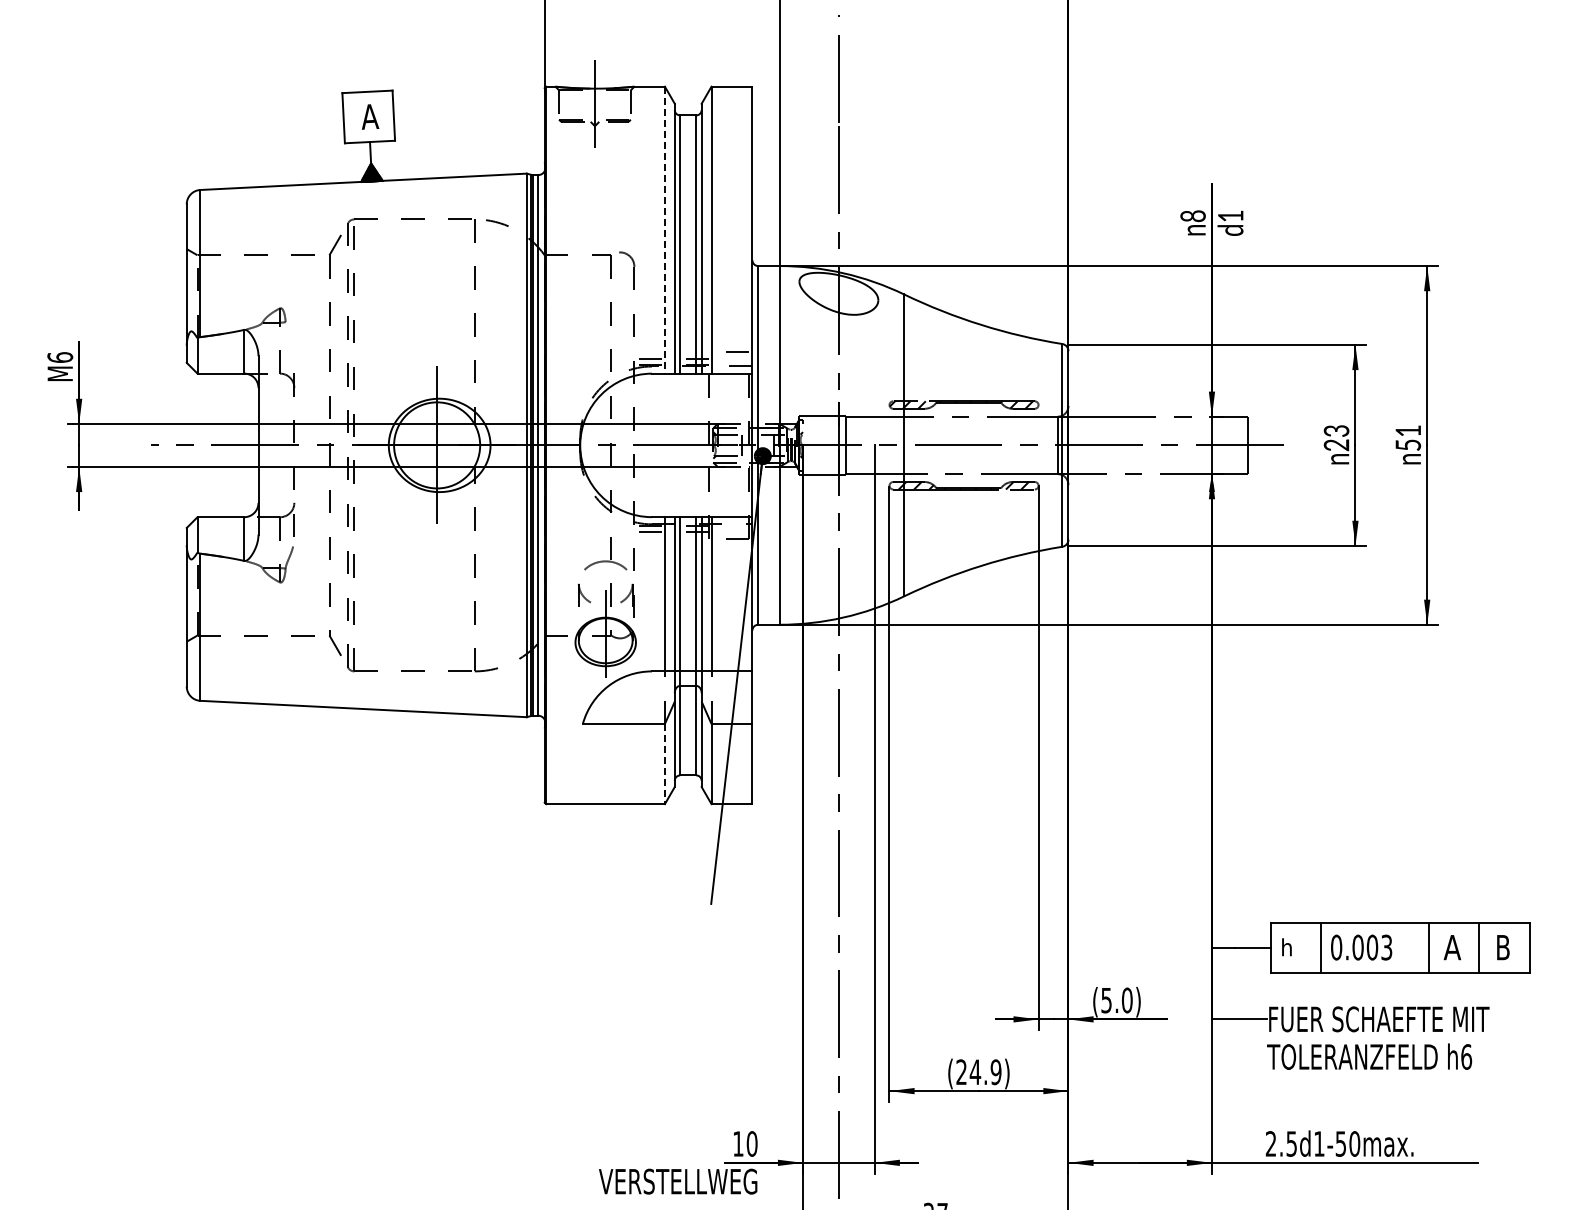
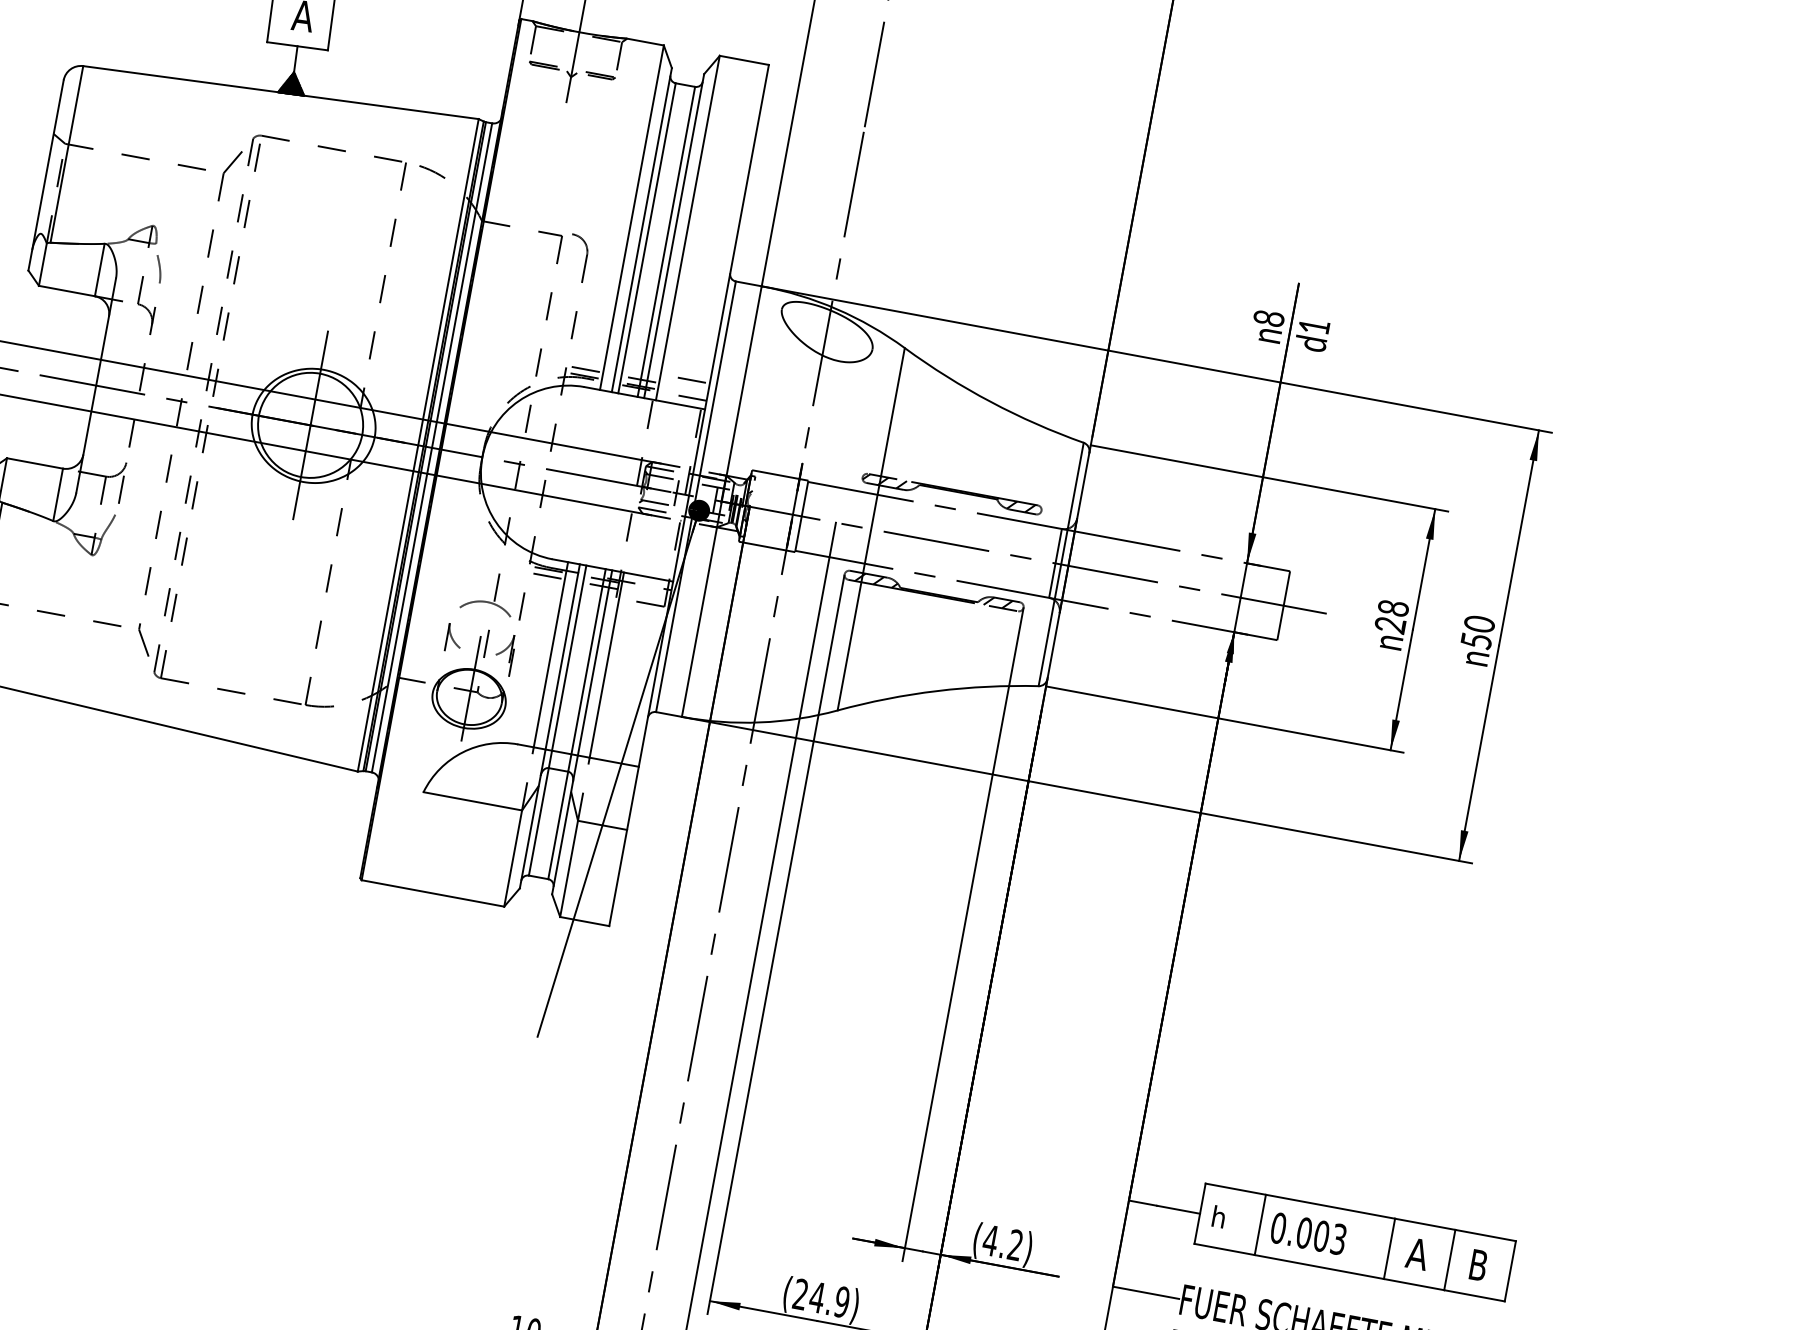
line: (664, 230) -> (631, 217), dashed -> solid
curve: (291, 342) -> (158, 269), added
text: (1336, 430) -> (1393, 607), 23 -> 28
text: (1407, 430) -> (1478, 623), 51 -> 50
line: (664, 764) -> (512, 858), dashed -> solid
text: (1116, 1000) -> (1002, 1242), (5.0) -> (4.2)

